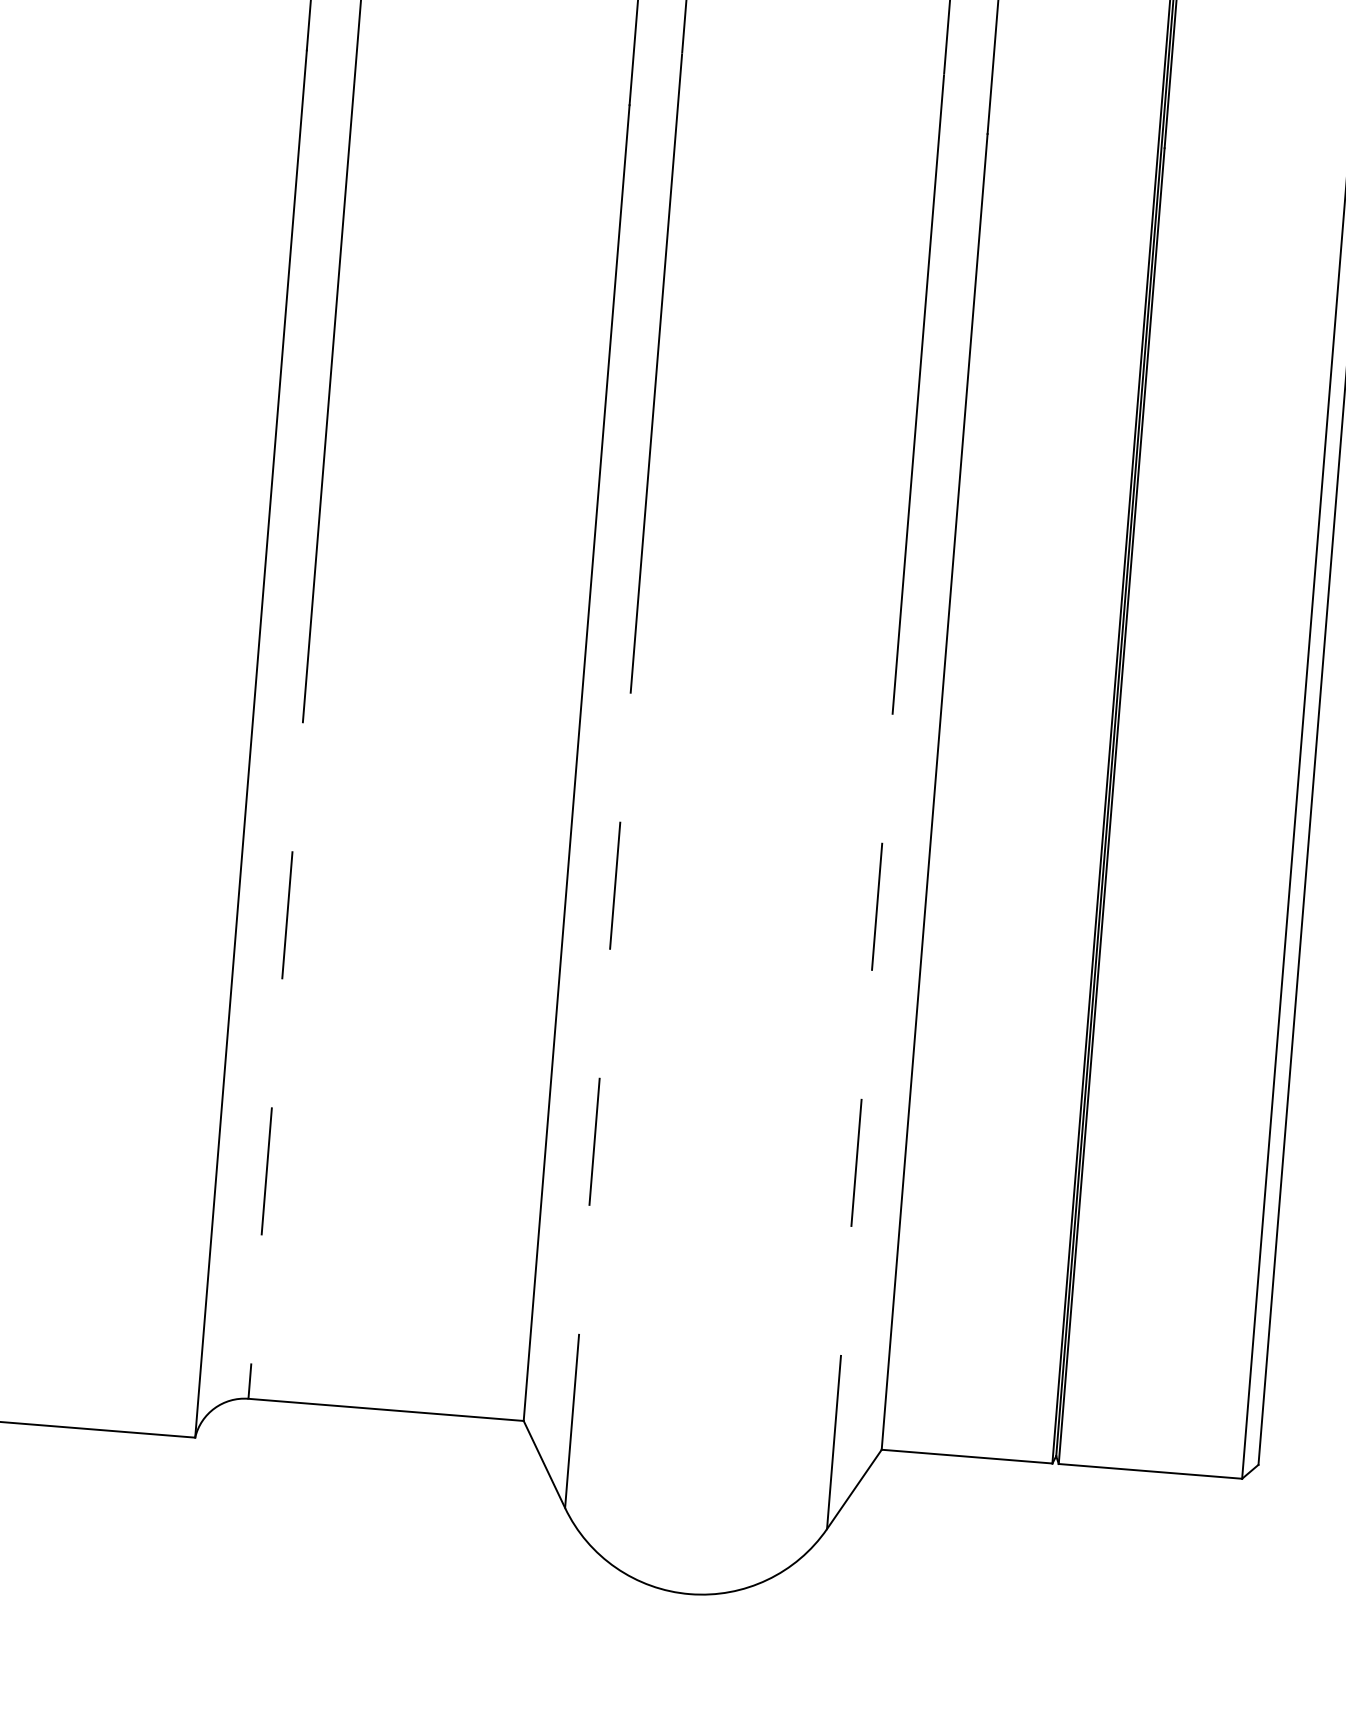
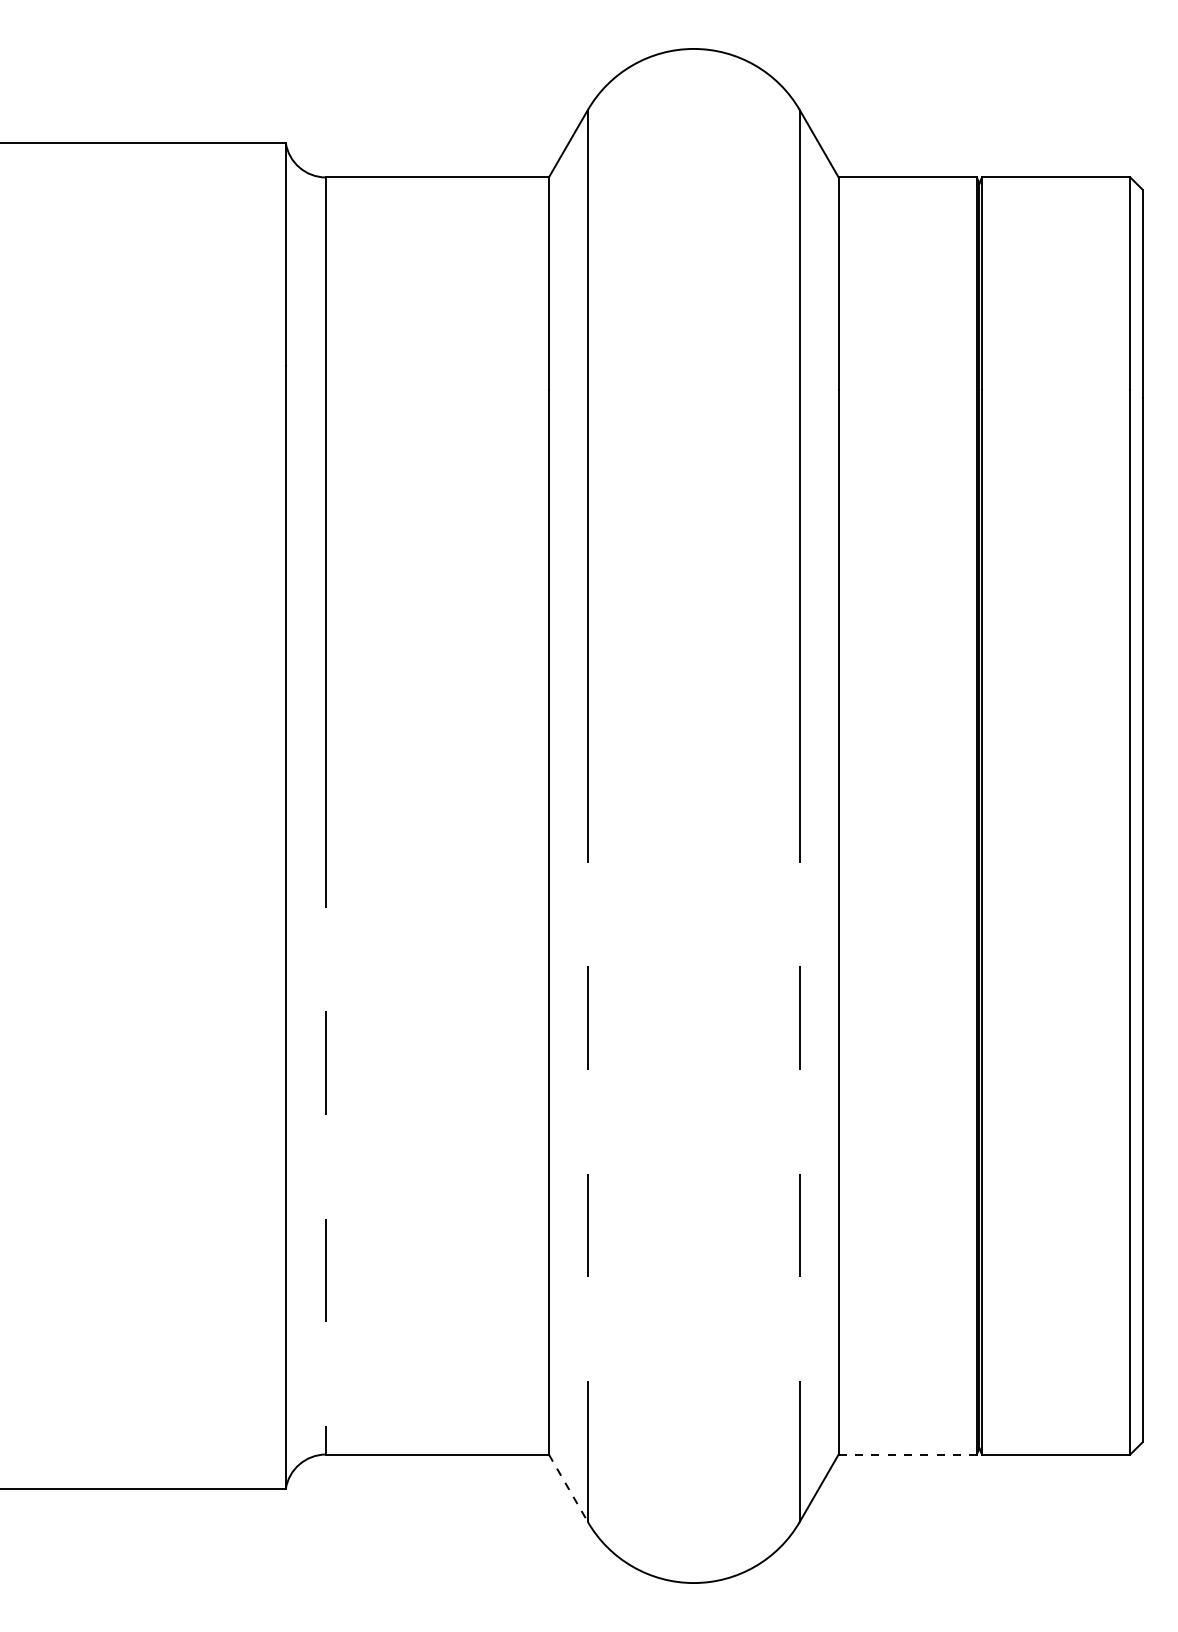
line: (968, 1456) -> (908, 1454), solid -> dashed
line: (544, 1464) -> (568, 1488), solid -> dashed

